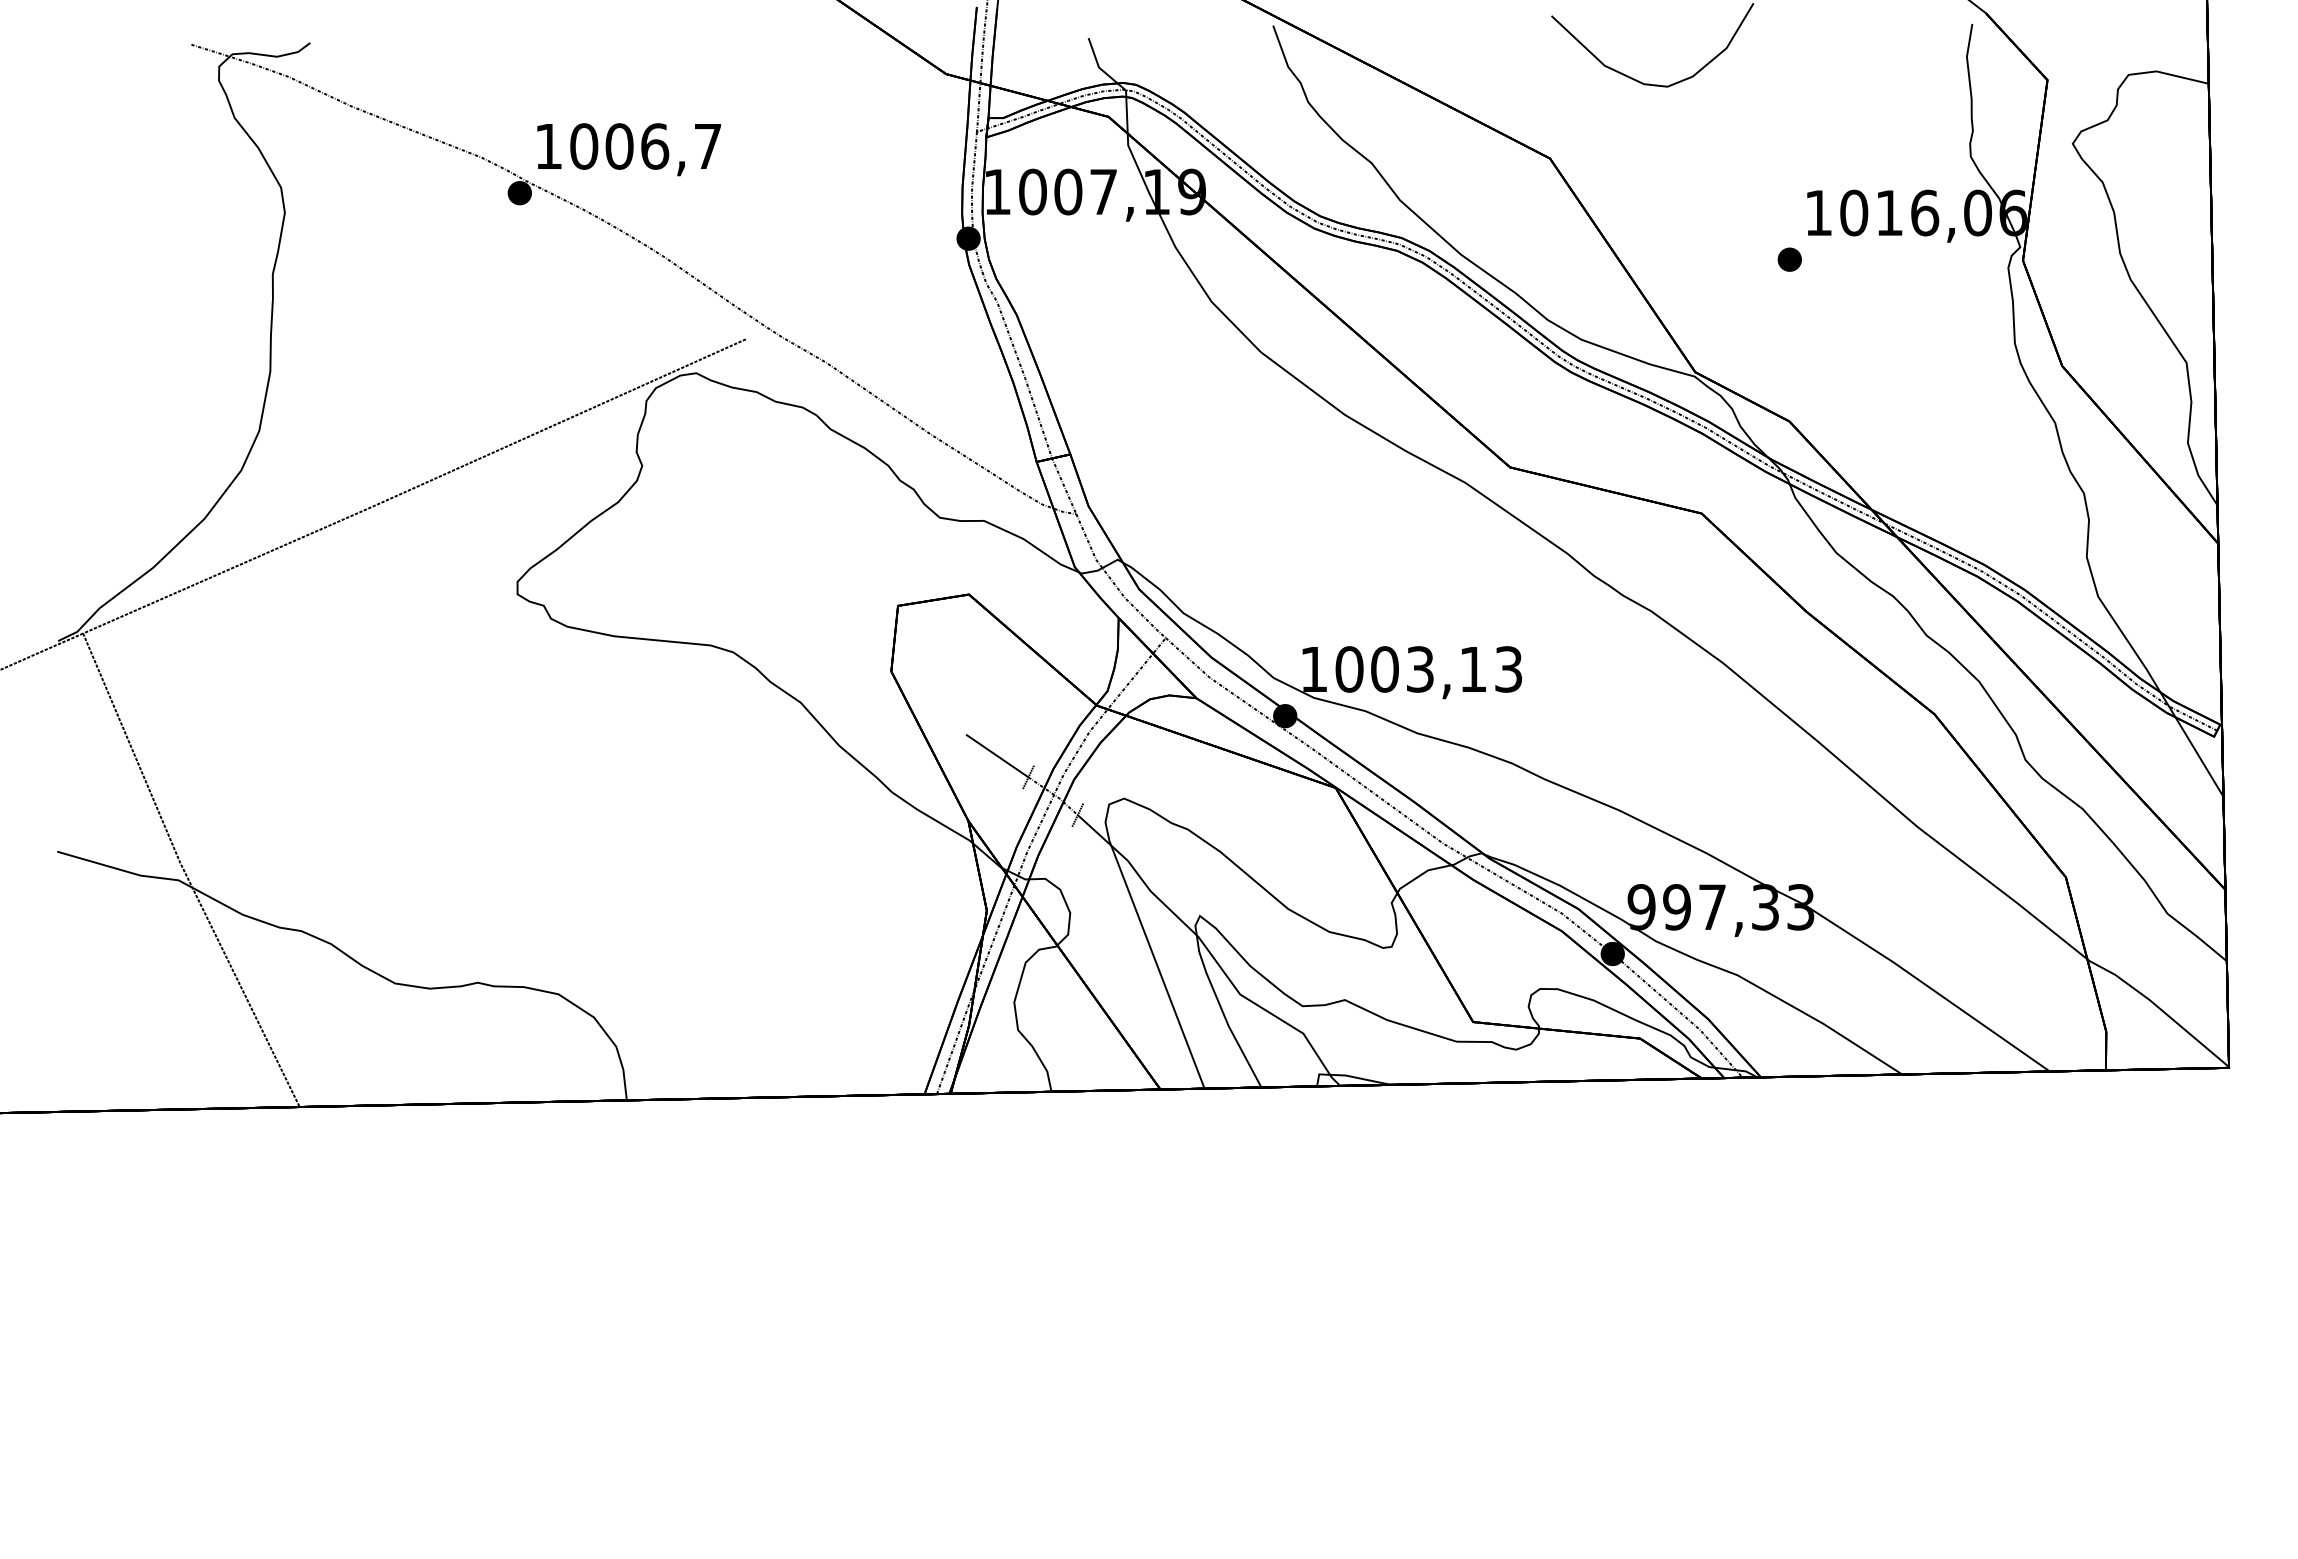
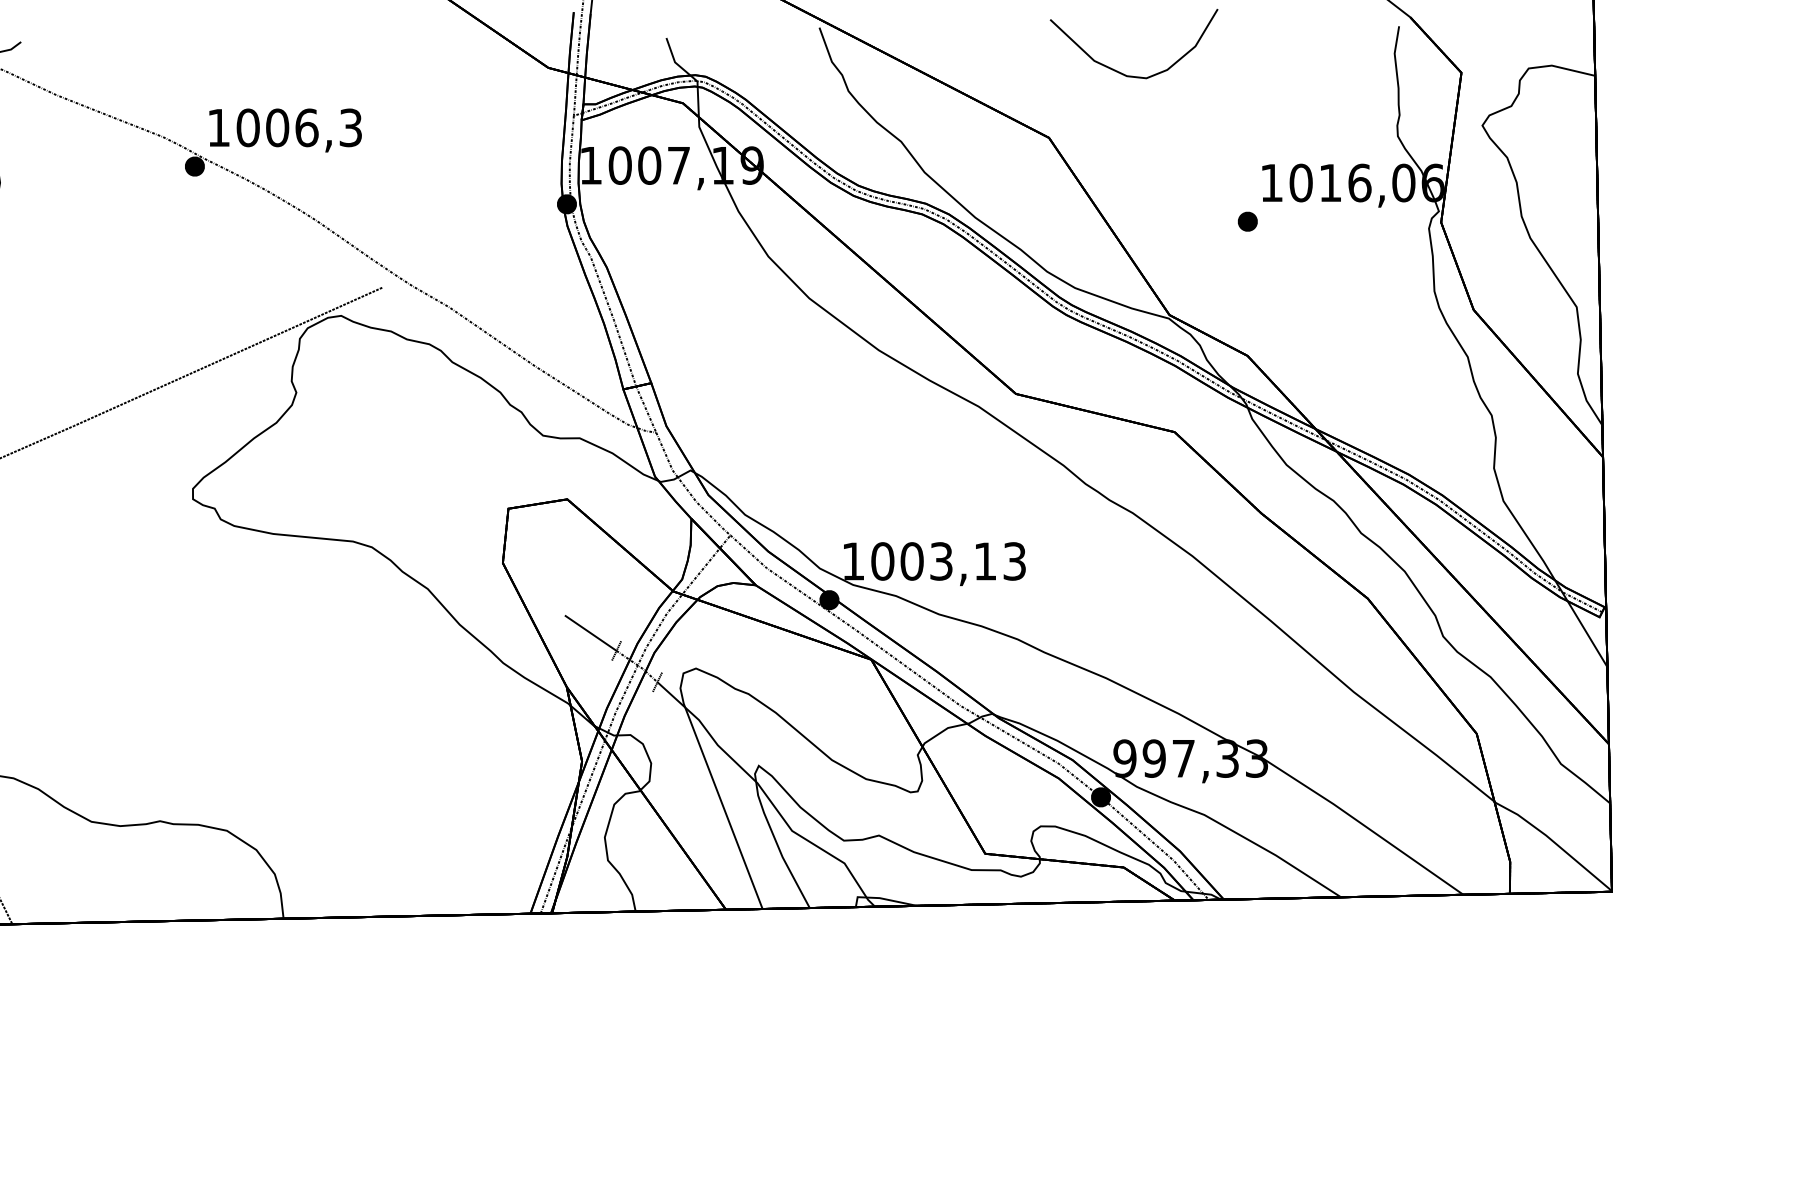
text: (707, 146) -> (350, 127), 1006,7 -> 1006,3

